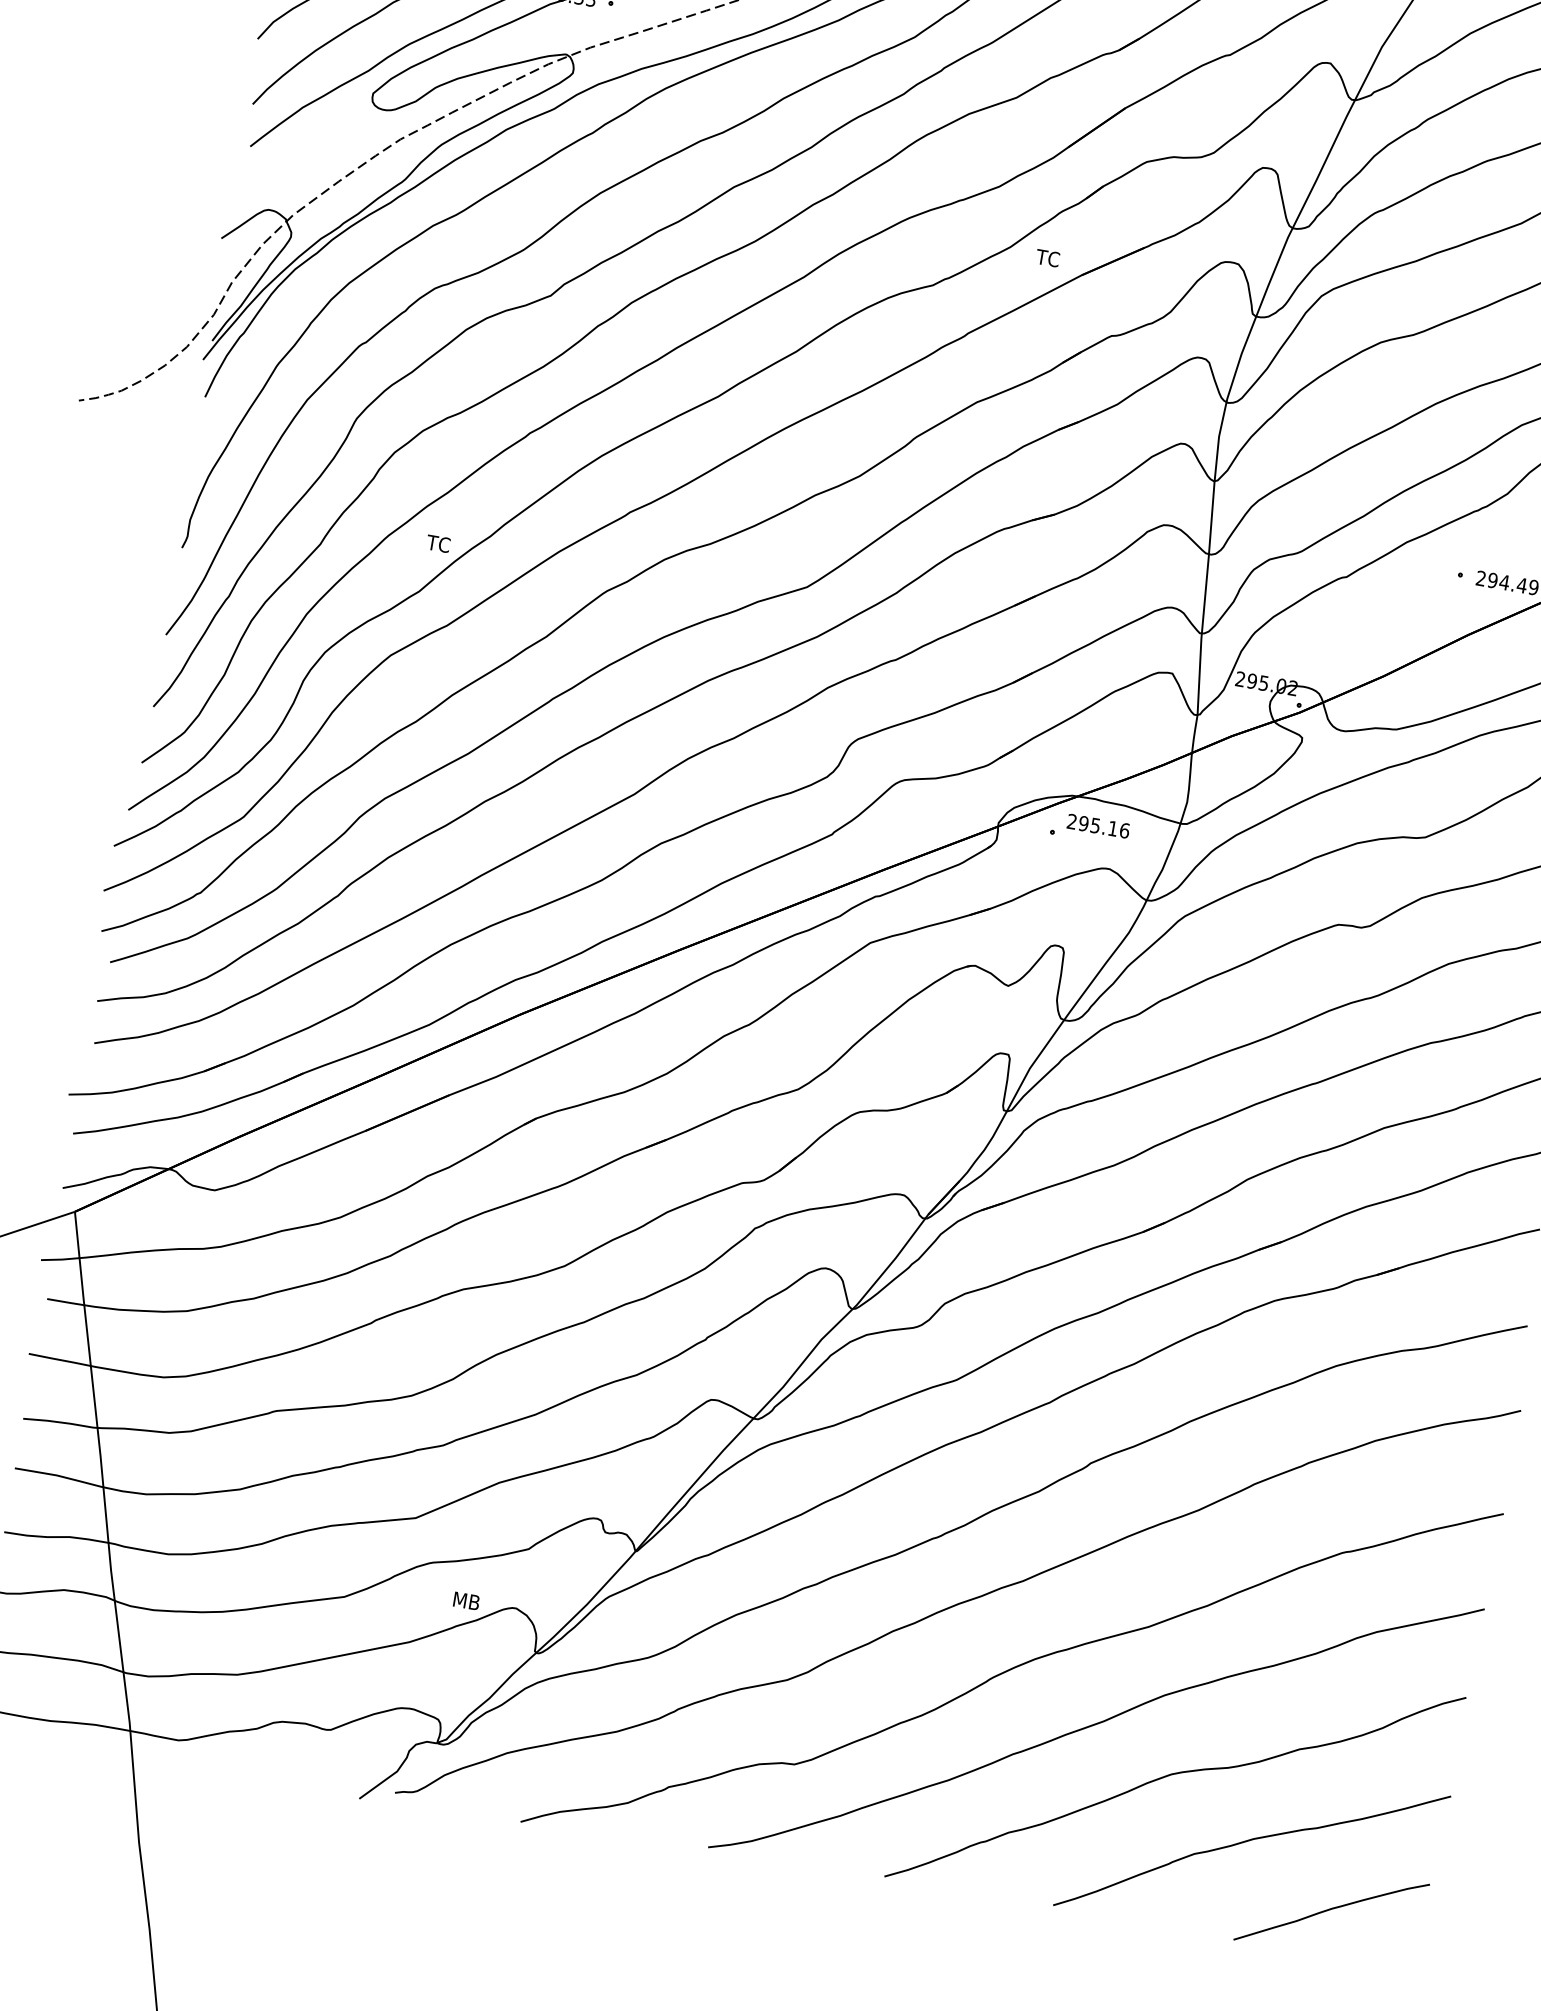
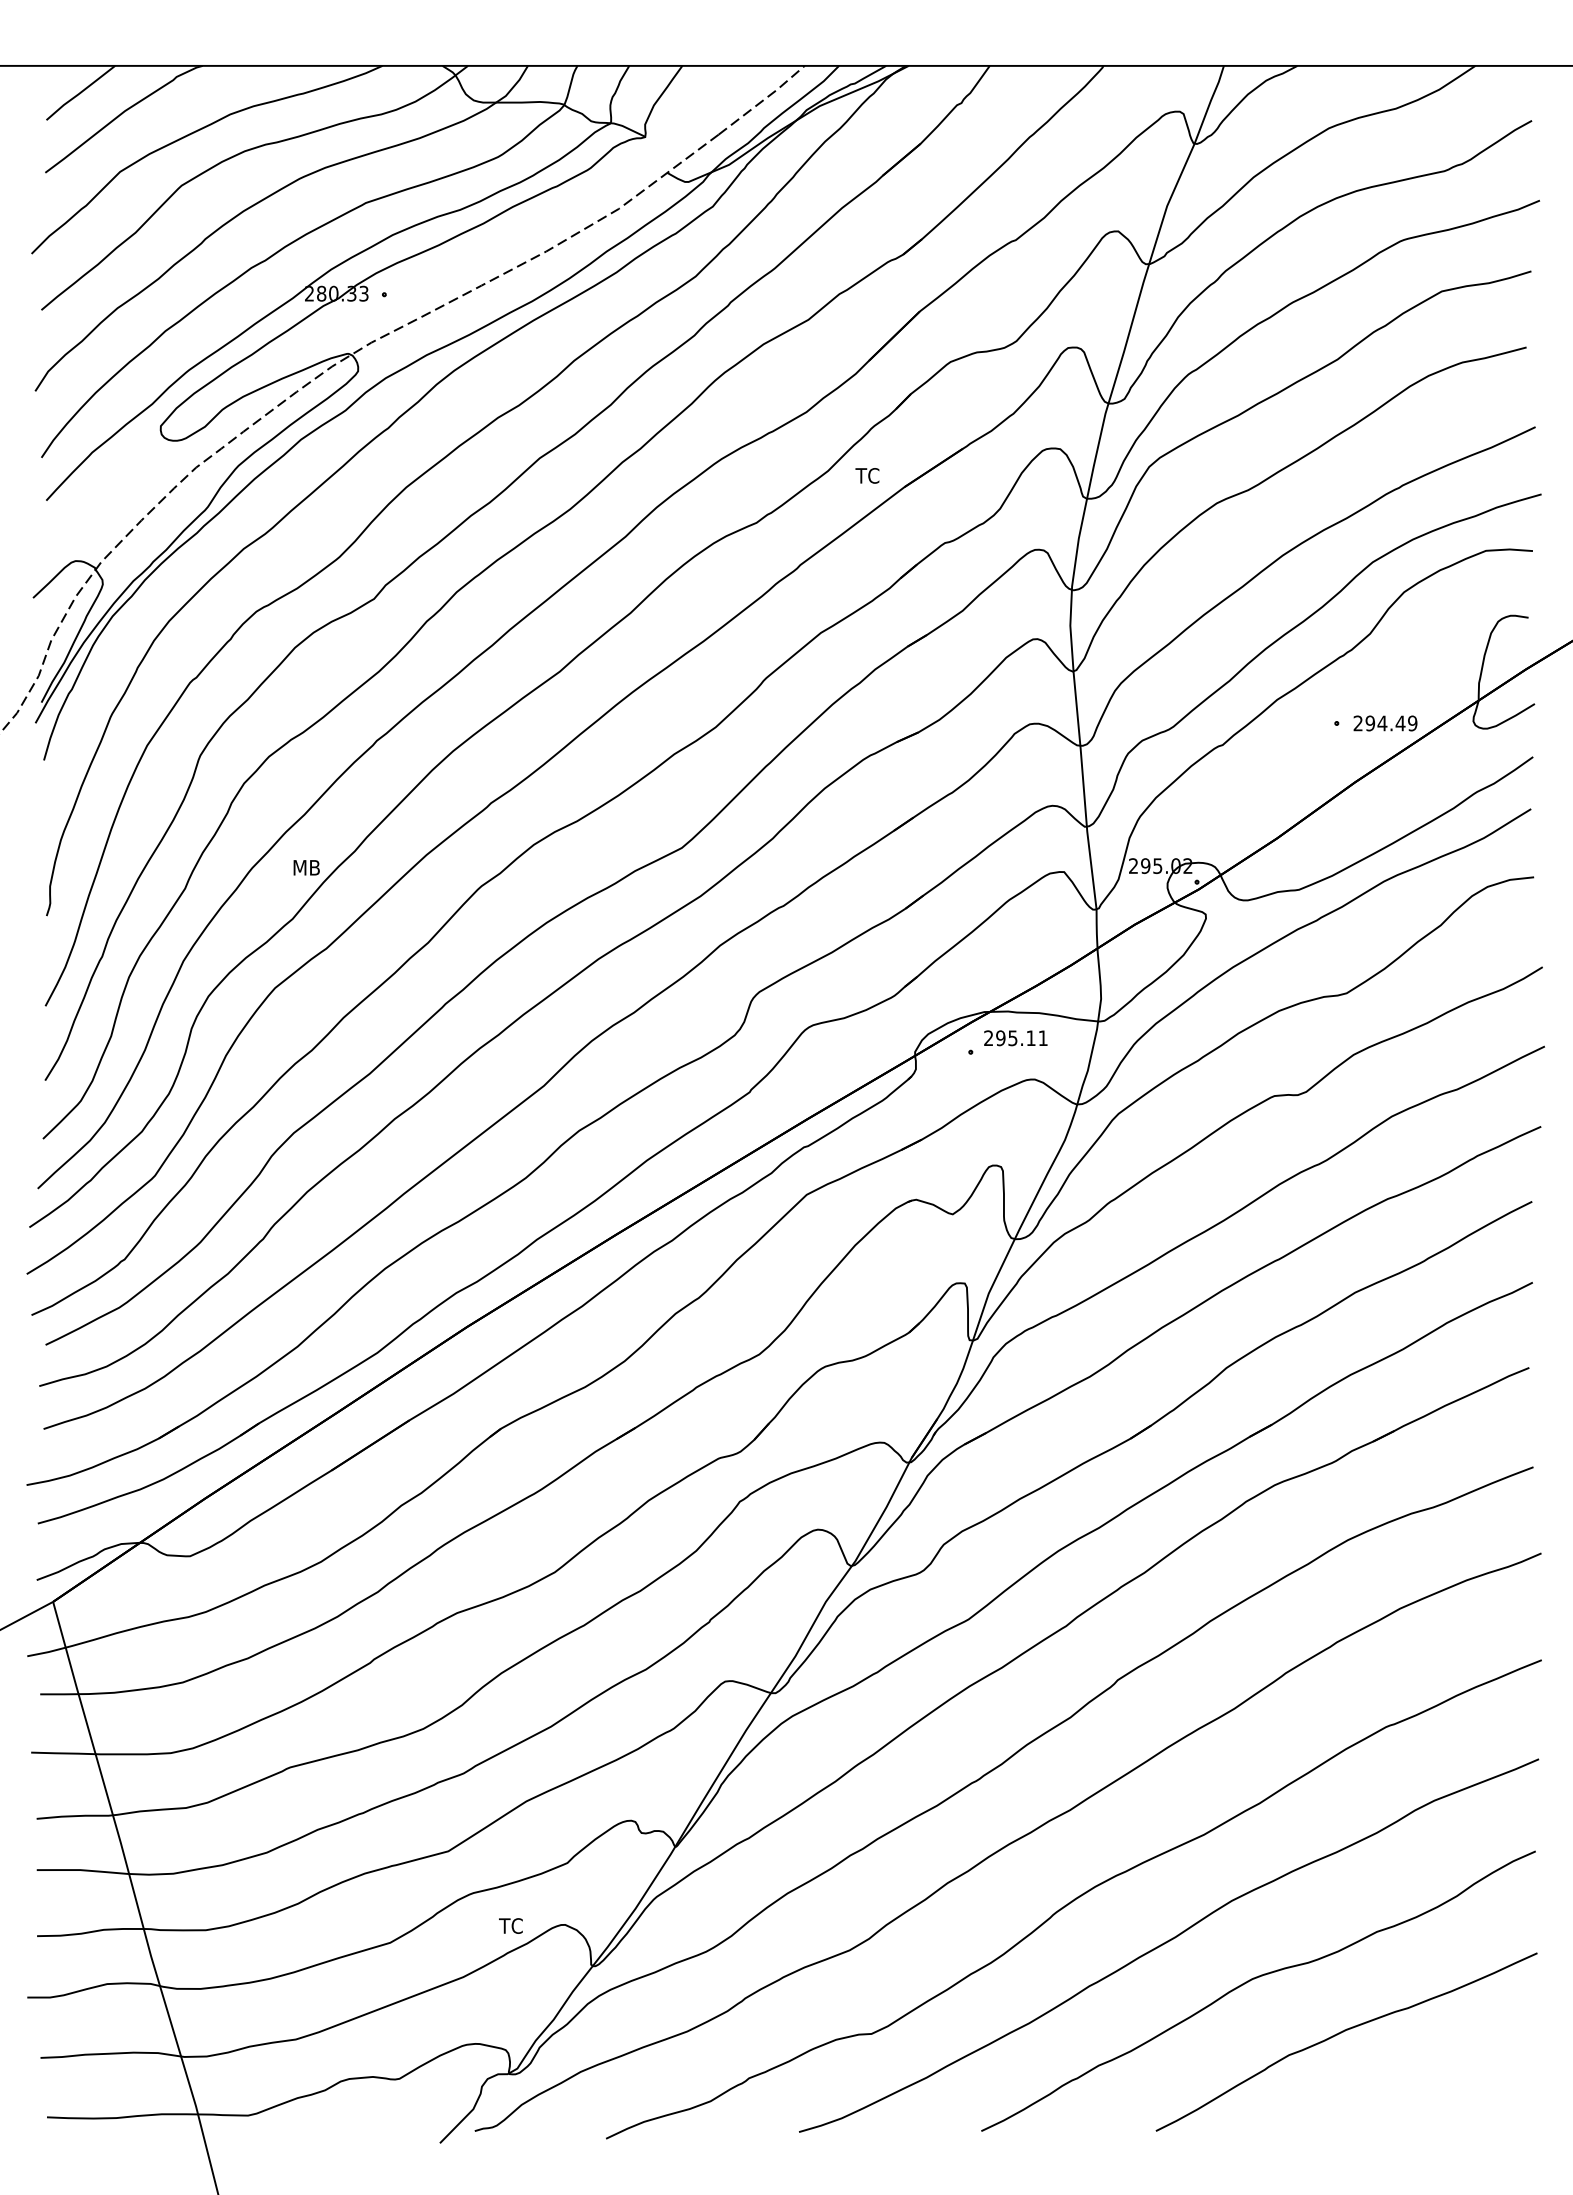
text: (440, 543) -> (305, 867), TC -> MB
text: (1124, 831) -> (1043, 1038), 295.16 -> 295.11
text: (465, 1600) -> (512, 1925), MB -> TC
curve: (1332, 1909) -> (1437, 2087), removed

